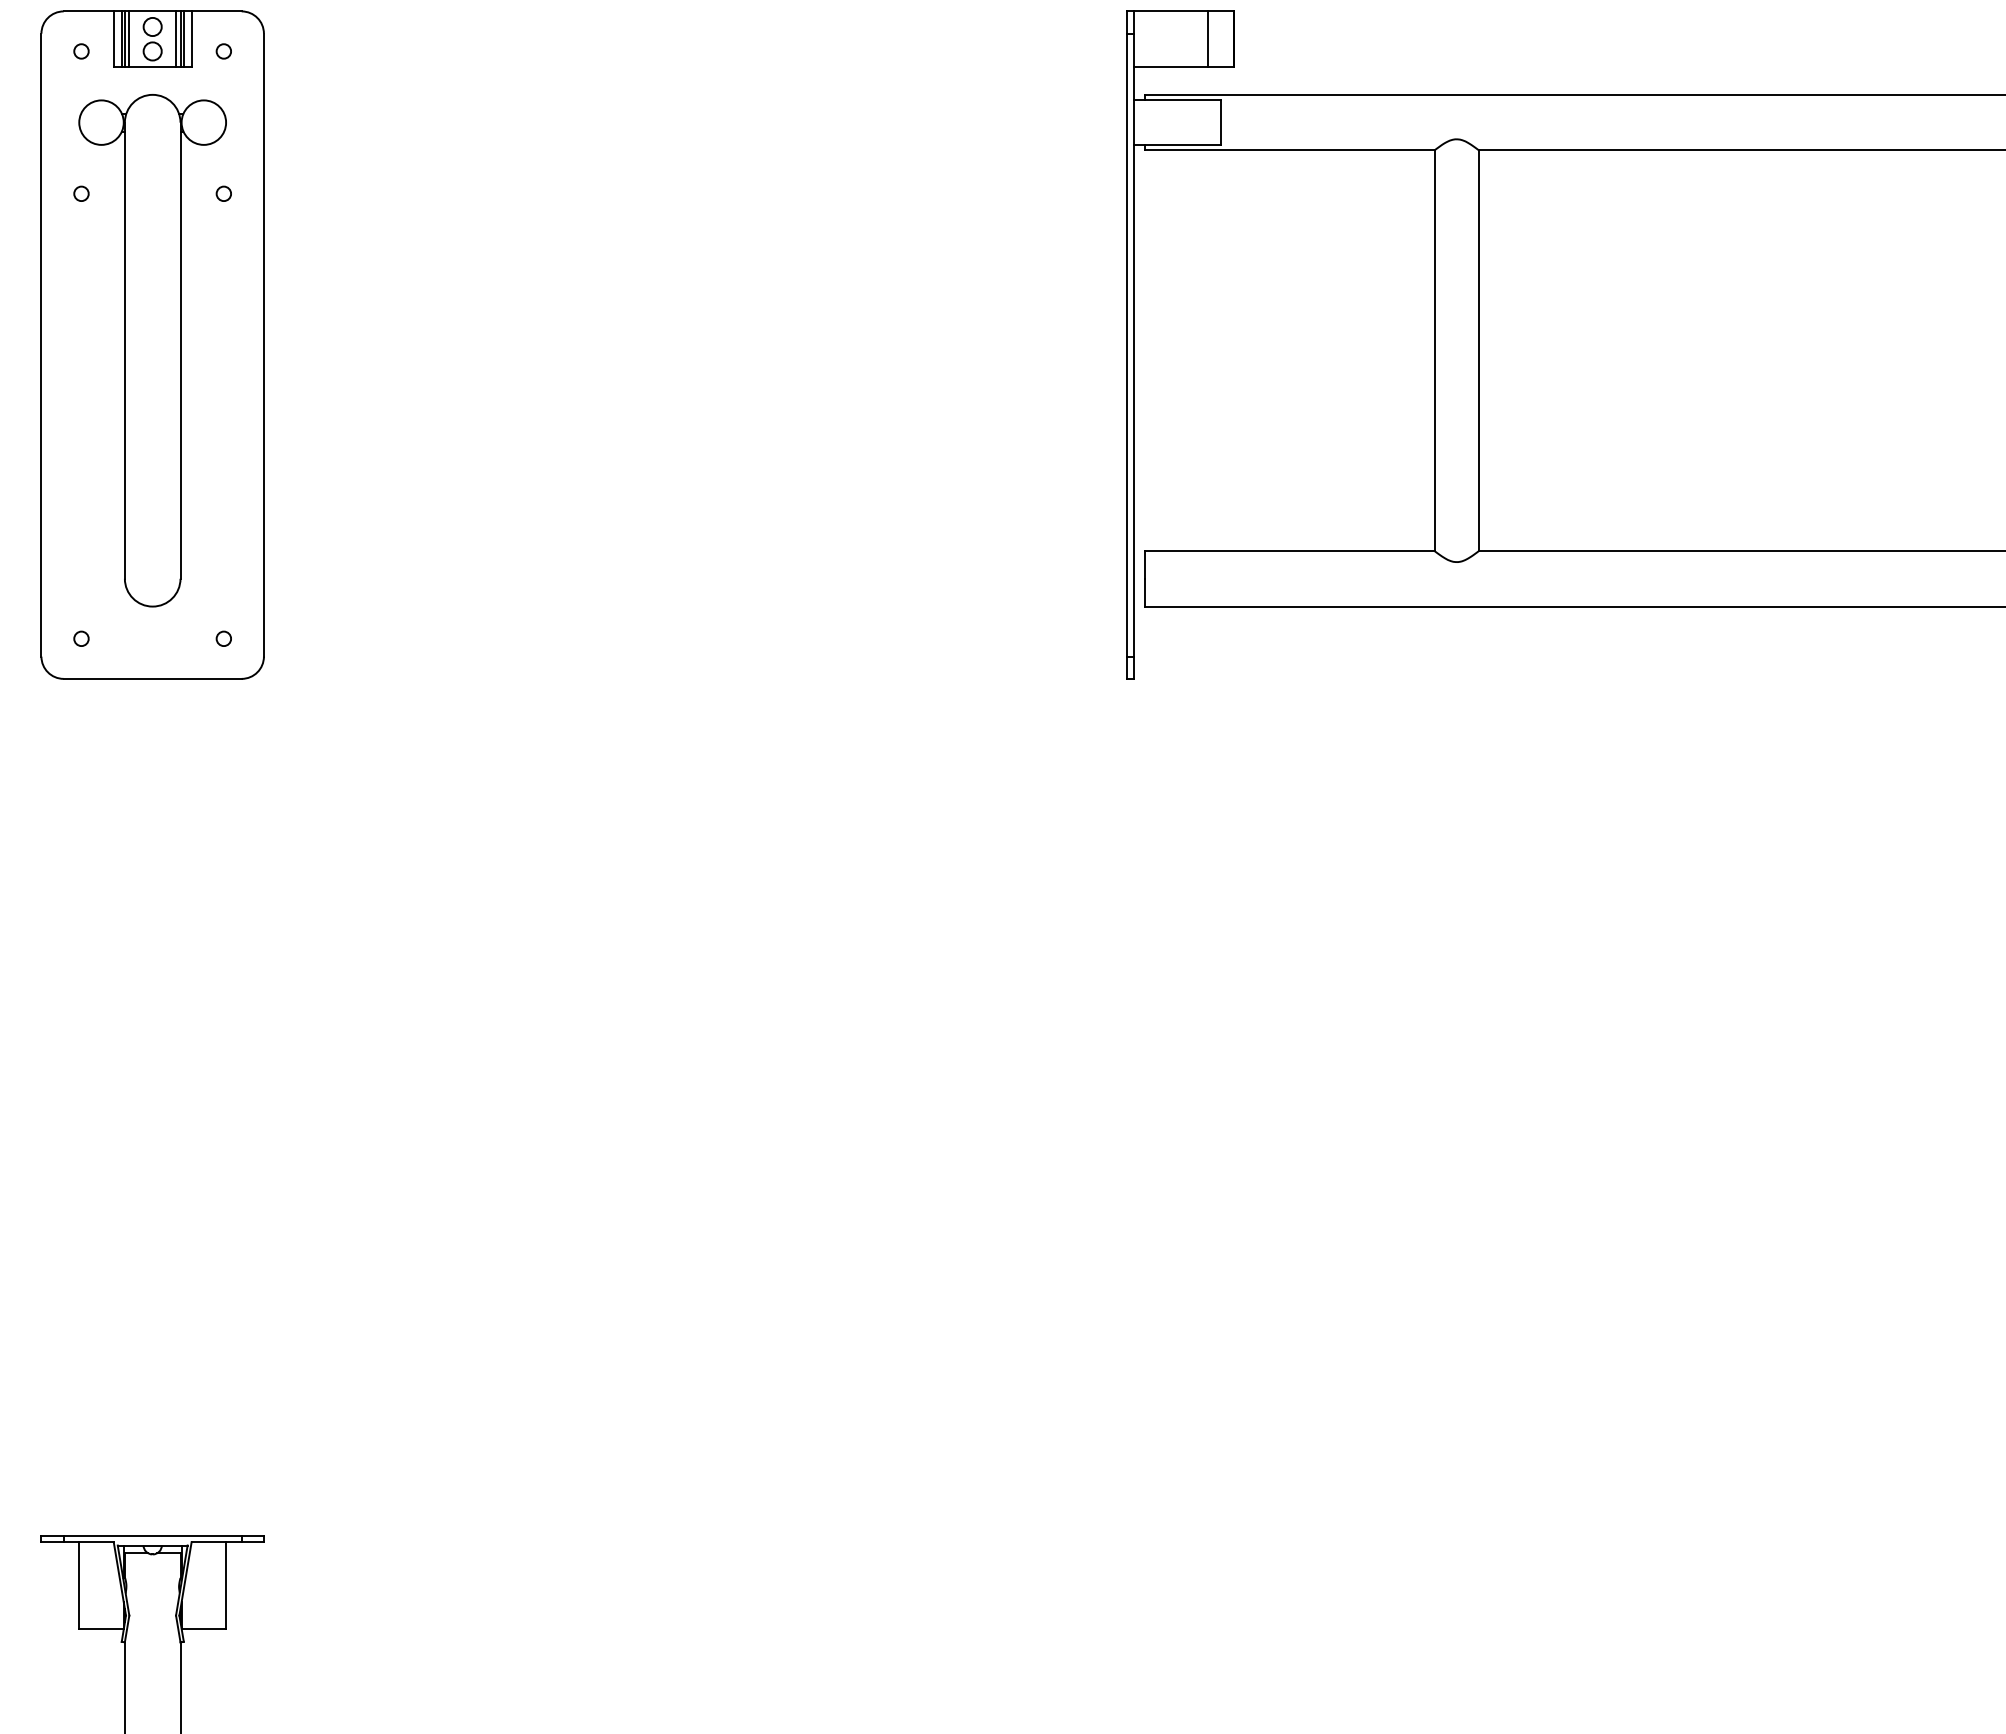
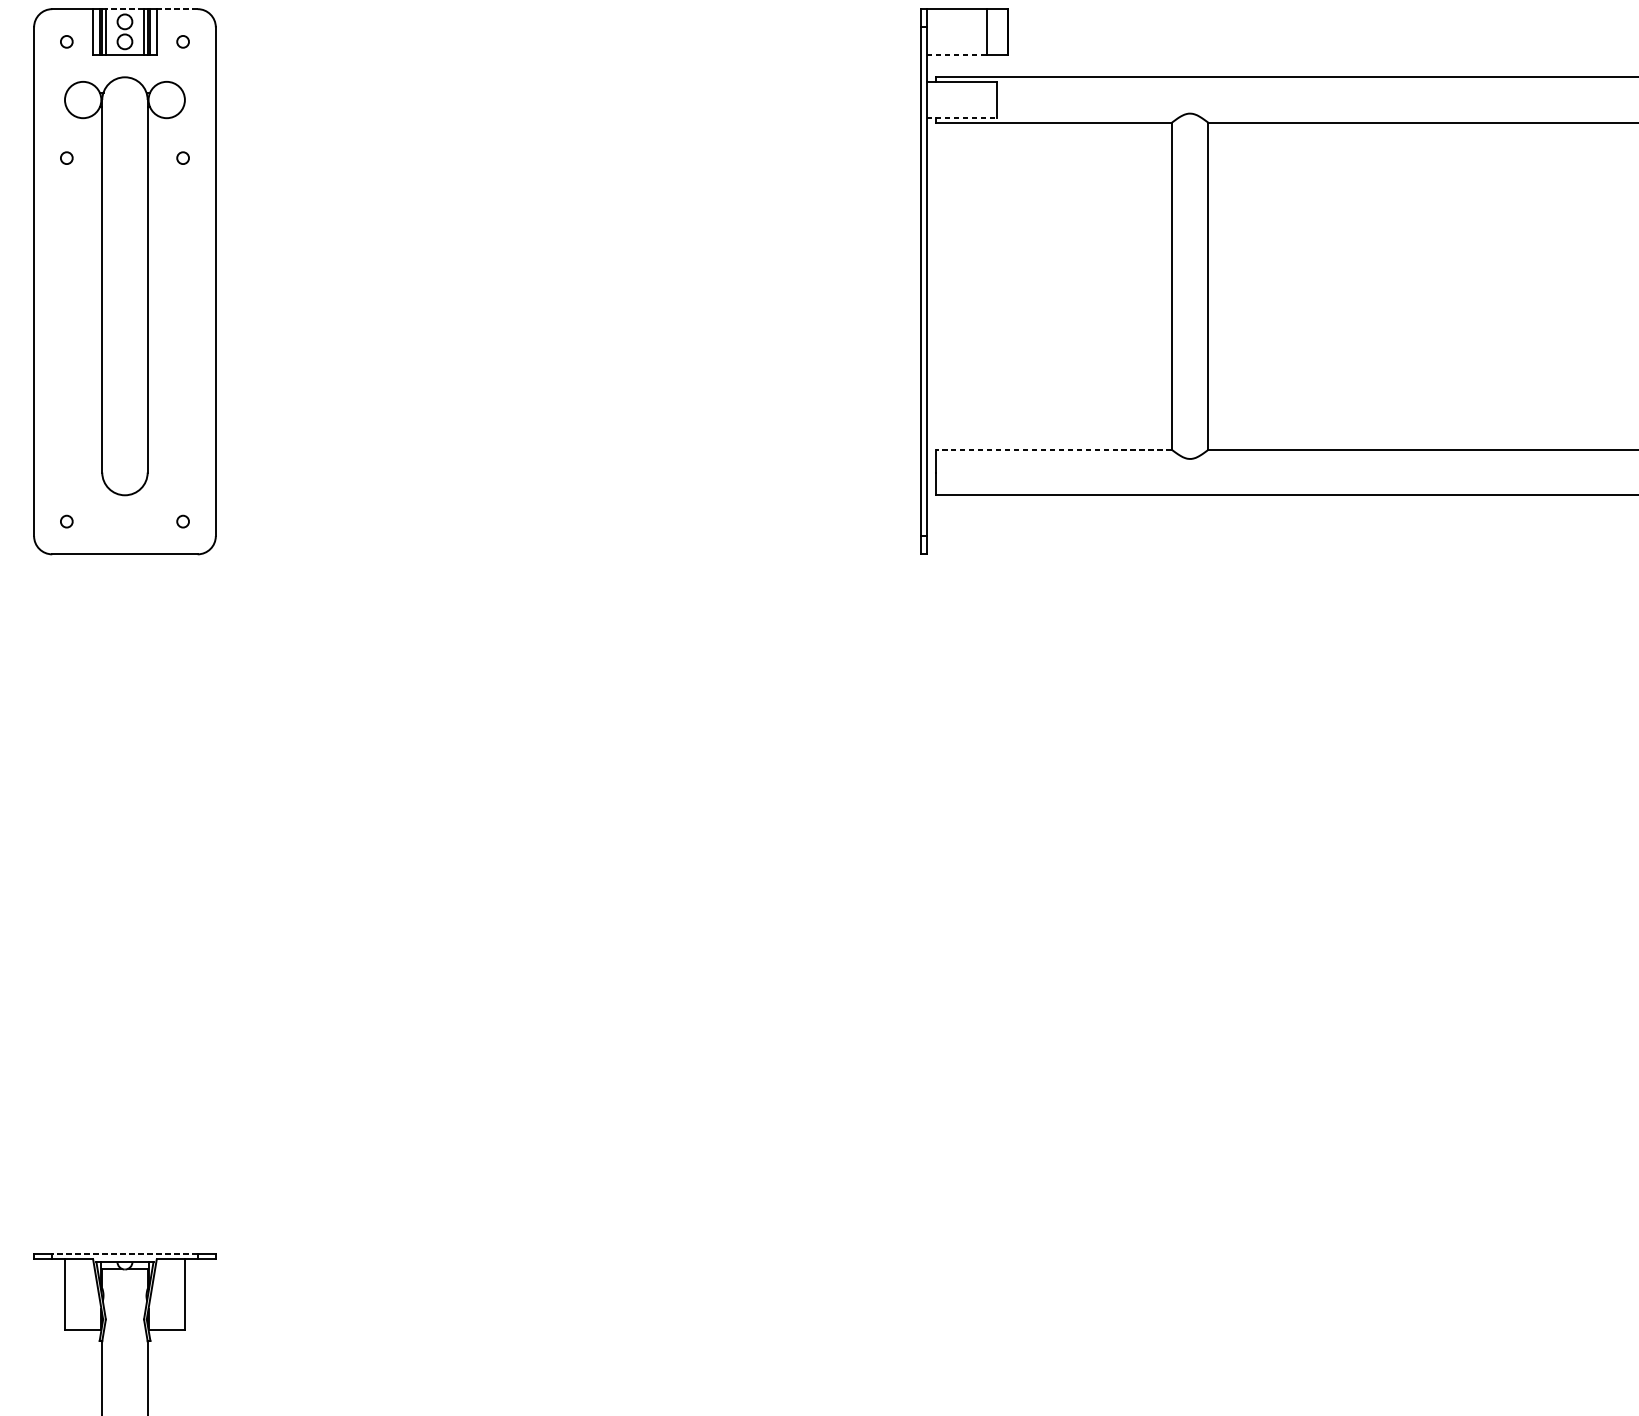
line: (152, 11) -> (124, 9), solid -> dashed
line: (216, 11) -> (177, 9), solid -> dashed
line: (1170, 67) -> (956, 54), solid -> dashed
line: (1178, 144) -> (962, 117), solid -> dashed
line: (1289, 550) -> (1053, 449), solid -> dashed
line: (152, 1535) -> (124, 1254), solid -> dashed

